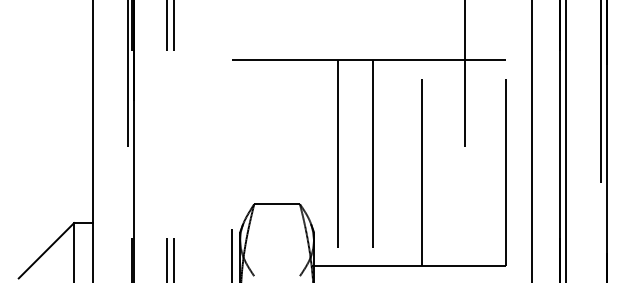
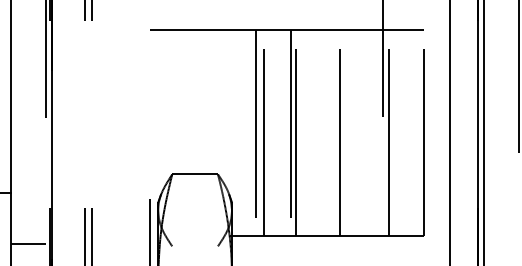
line: (346, 163) -> (264, 133), added
line: (377, 163) -> (295, 133), added
line: (471, 163) -> (389, 133), added
line: (109, 274) -> (27, 244), added

